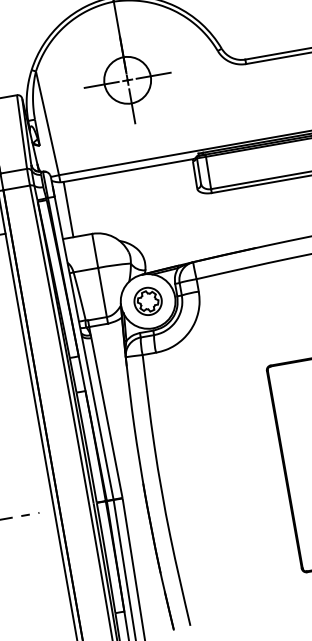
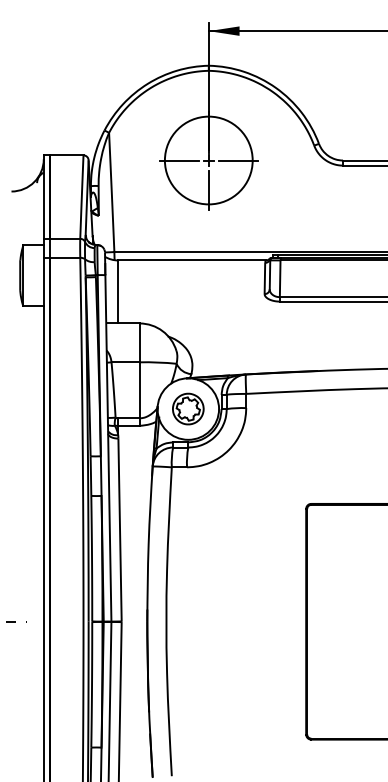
circle: (127, 80) -> (208, 160), size x1.67

